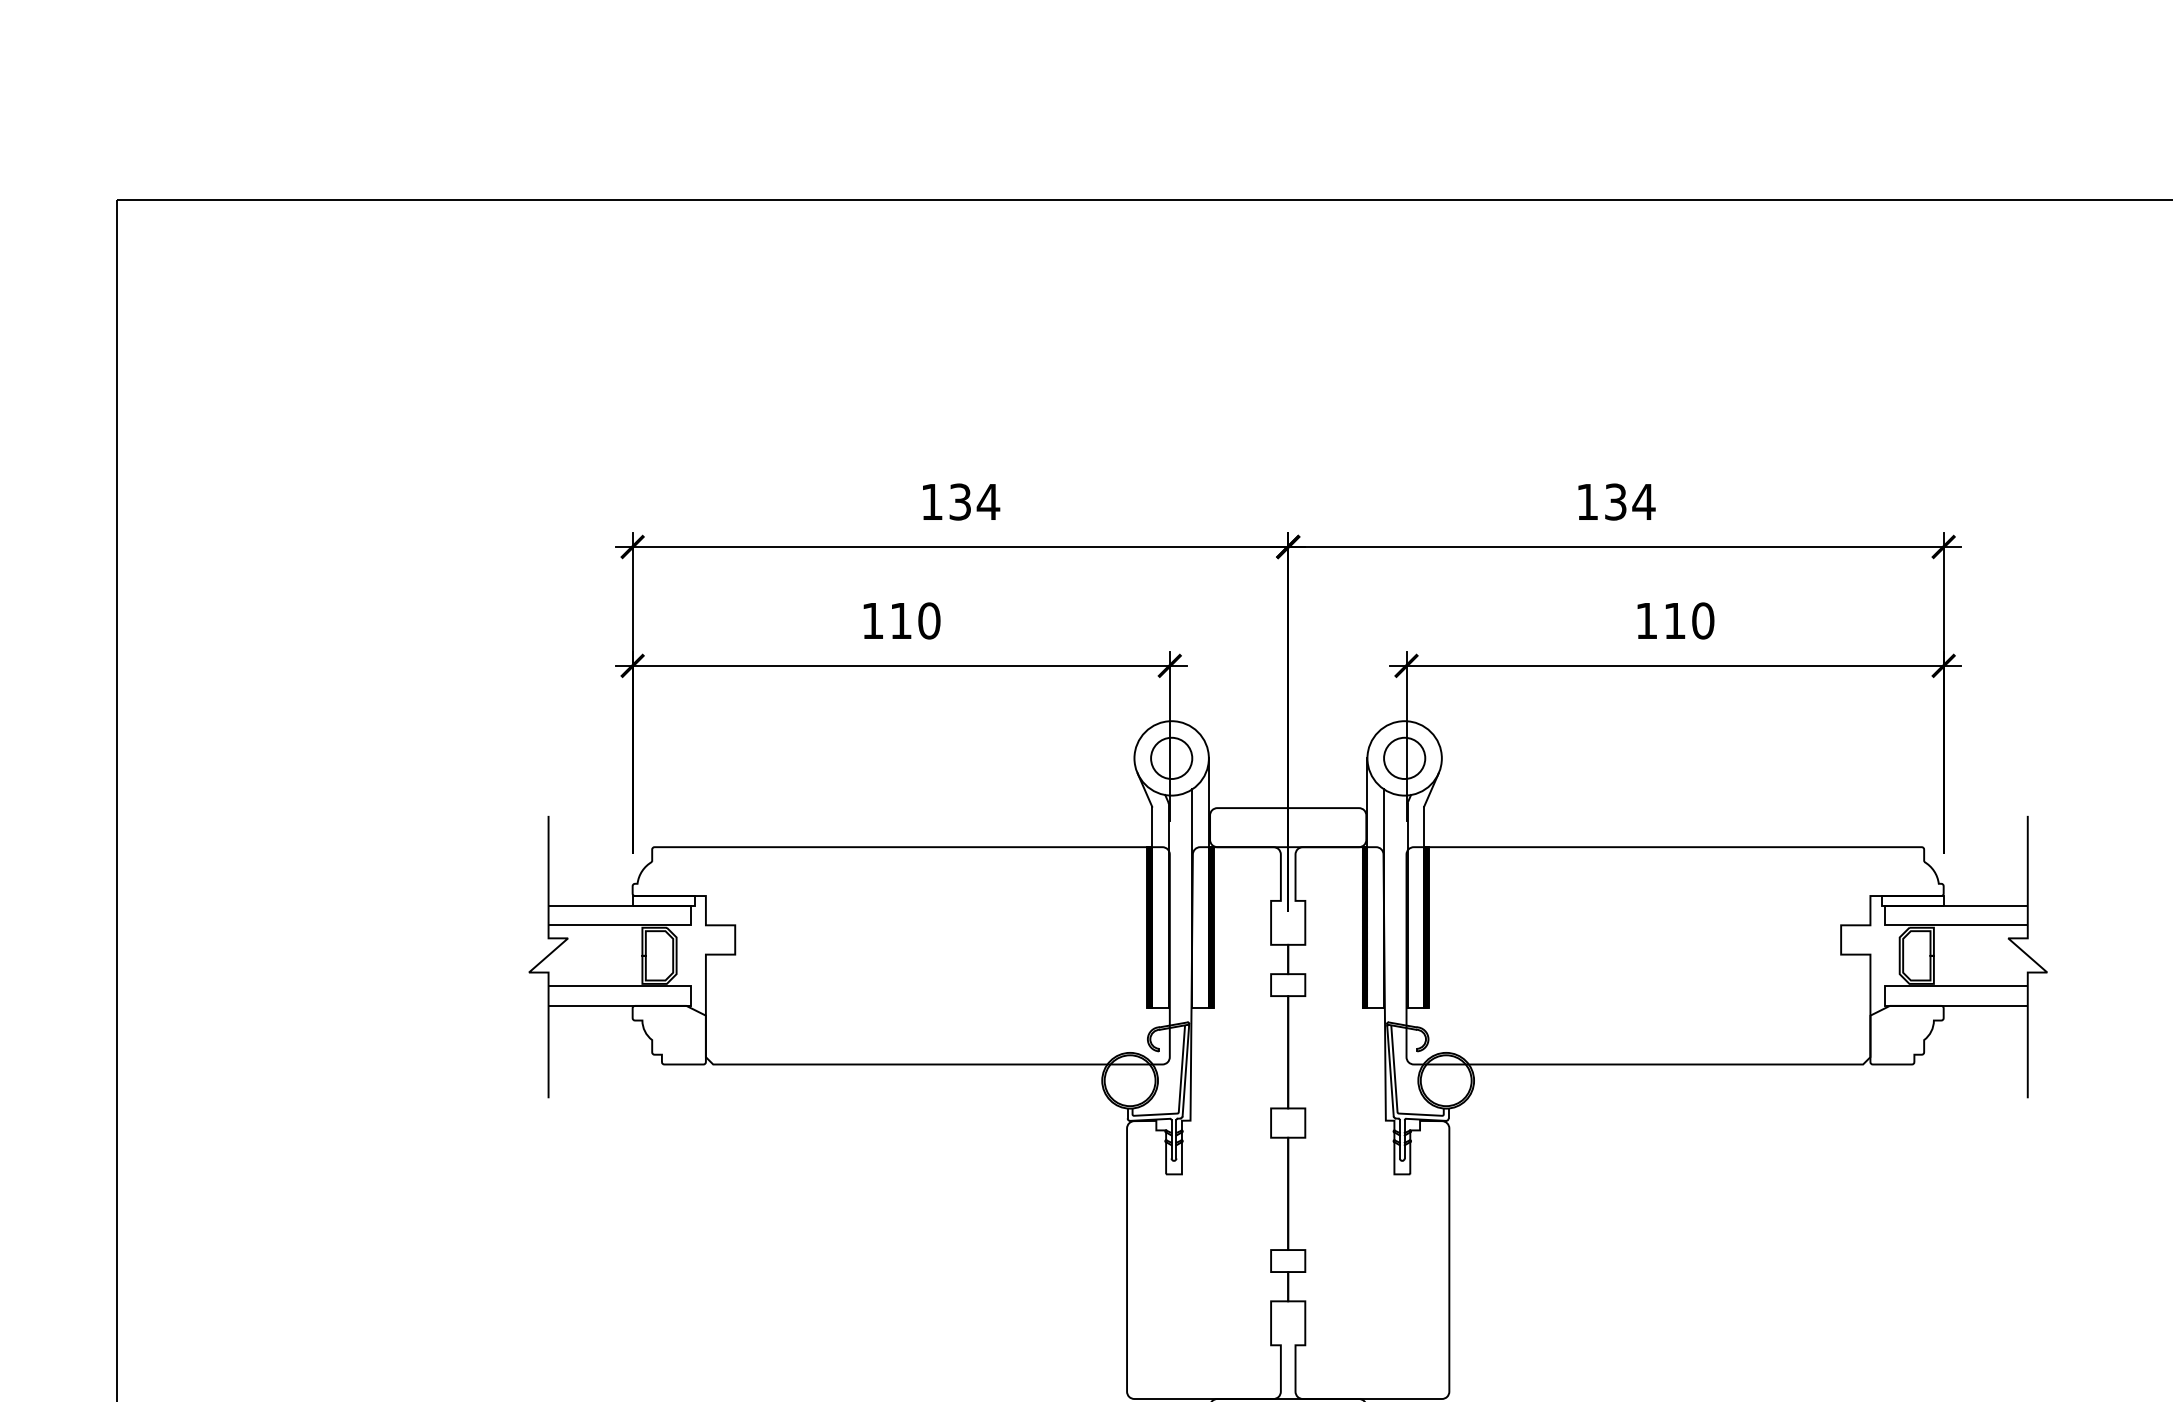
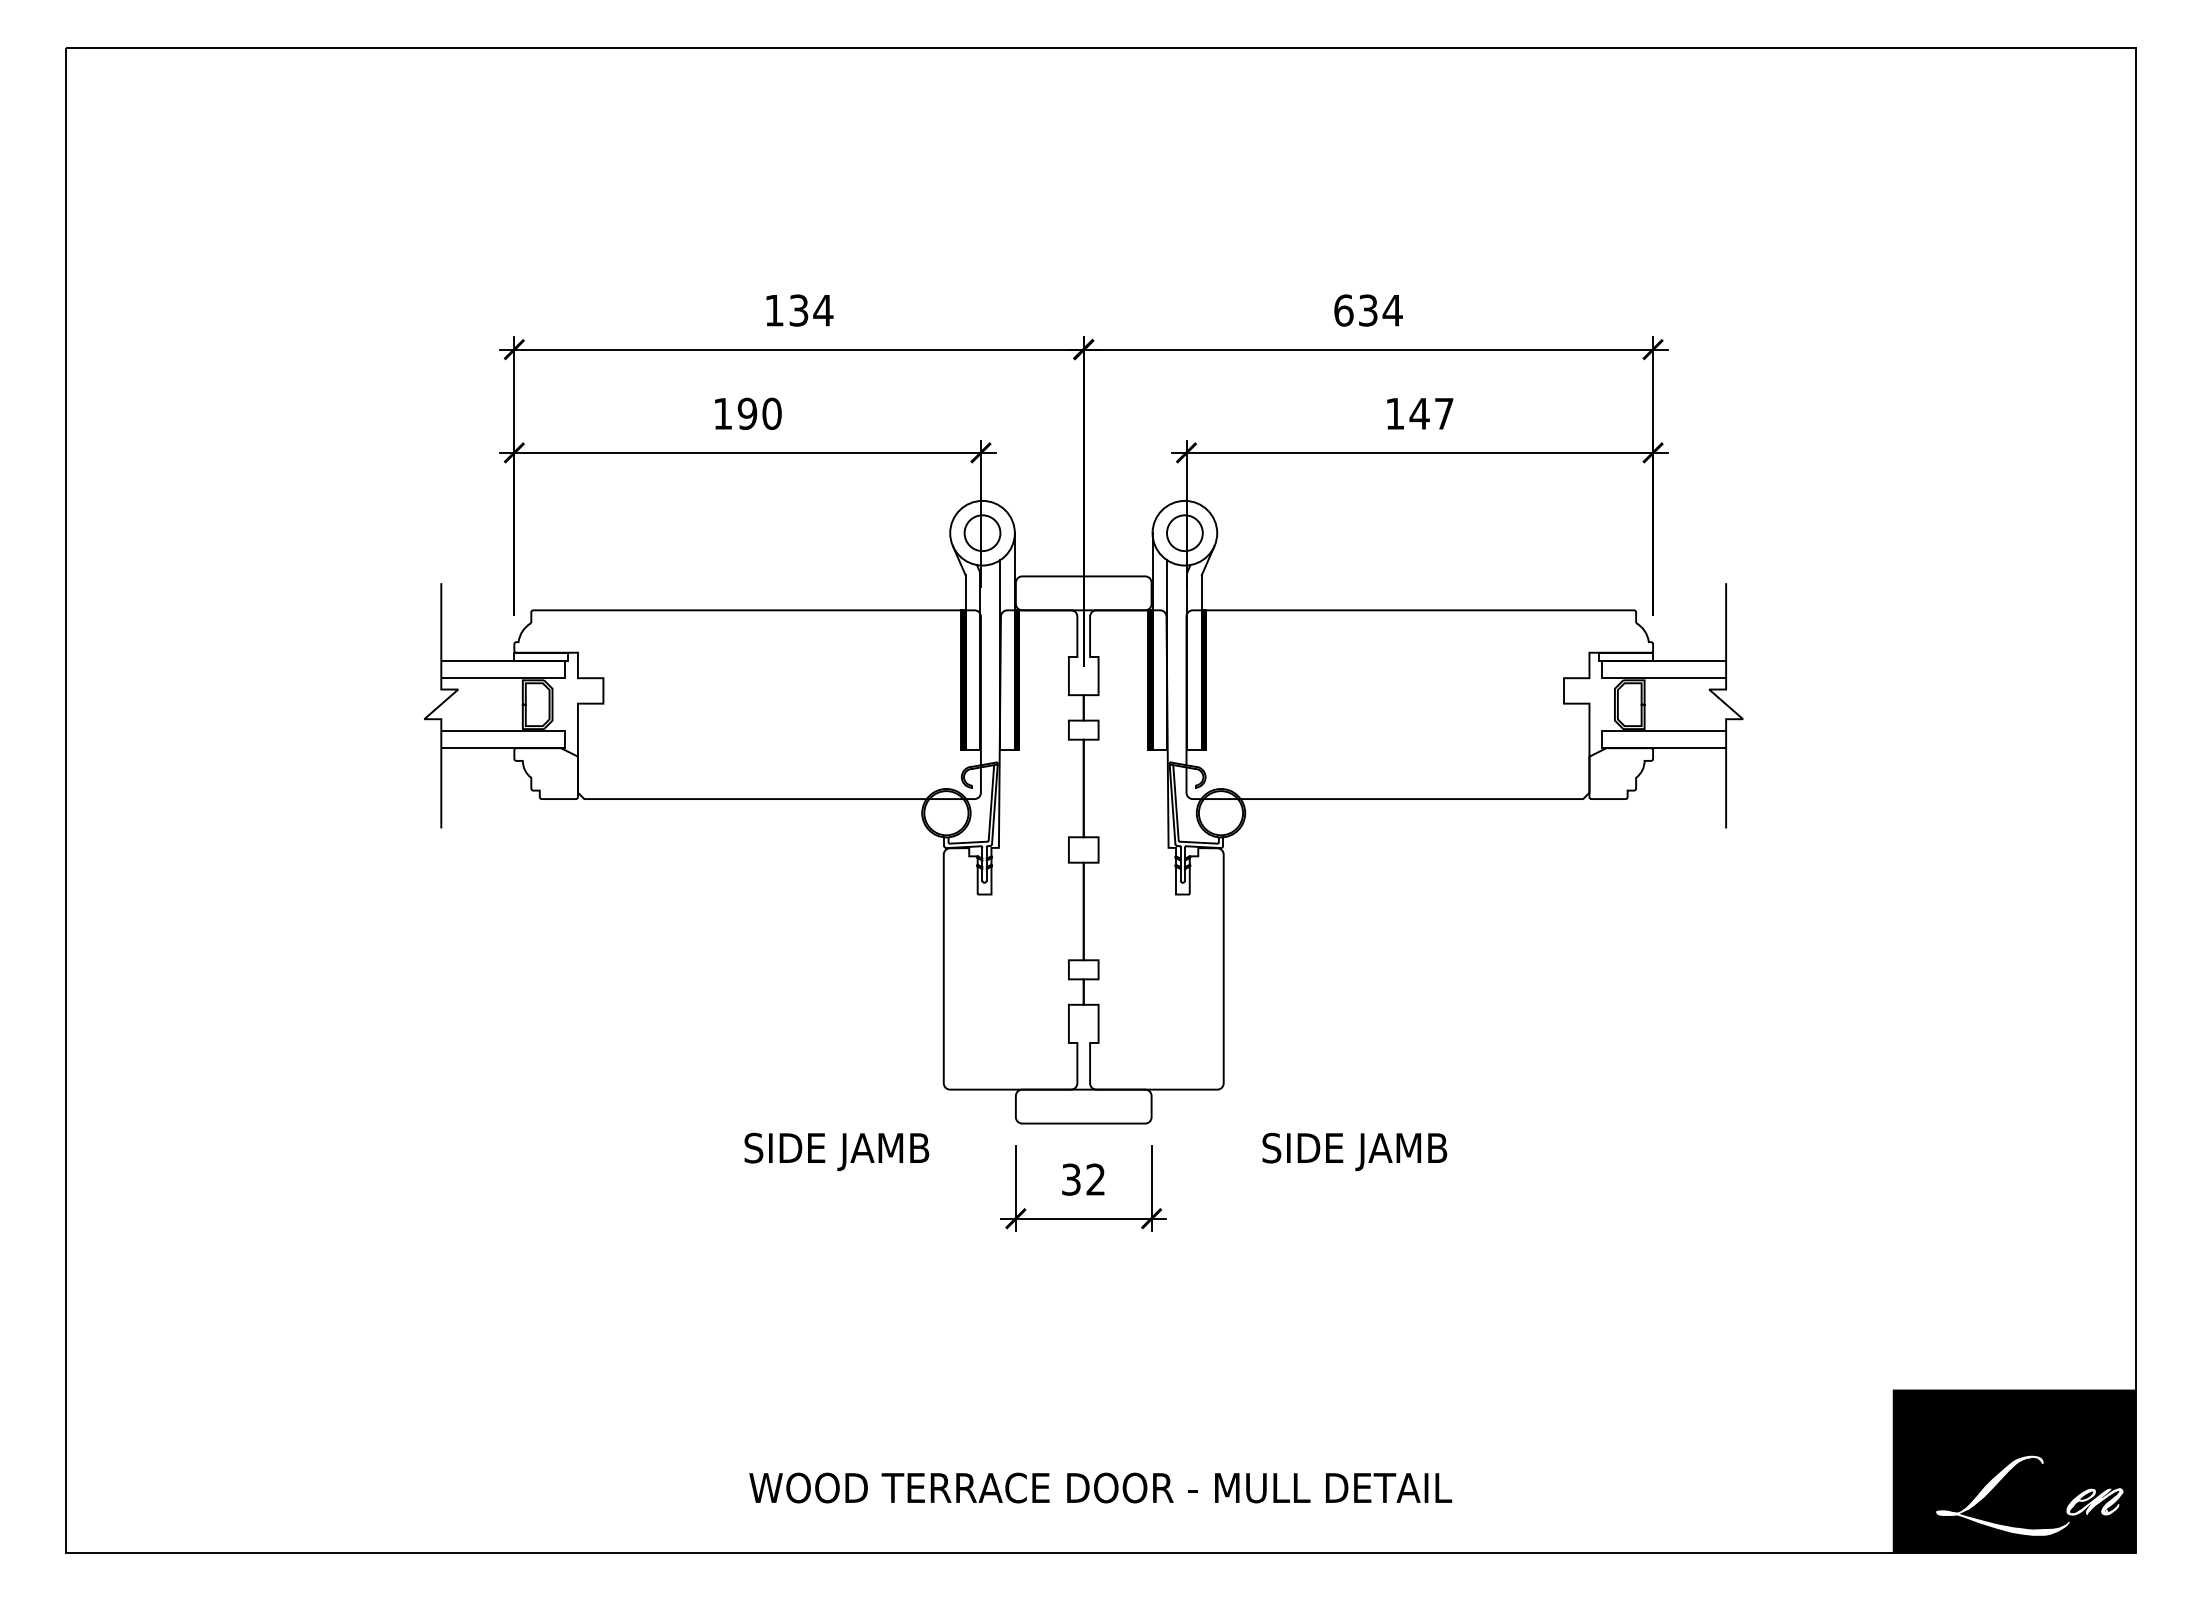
text: (1587, 501) -> (1343, 310), 134 -> 634
text: (901, 620) -> (747, 413), 110 -> 190
text: (1688, 620) -> (1431, 413), 110 -> 147

